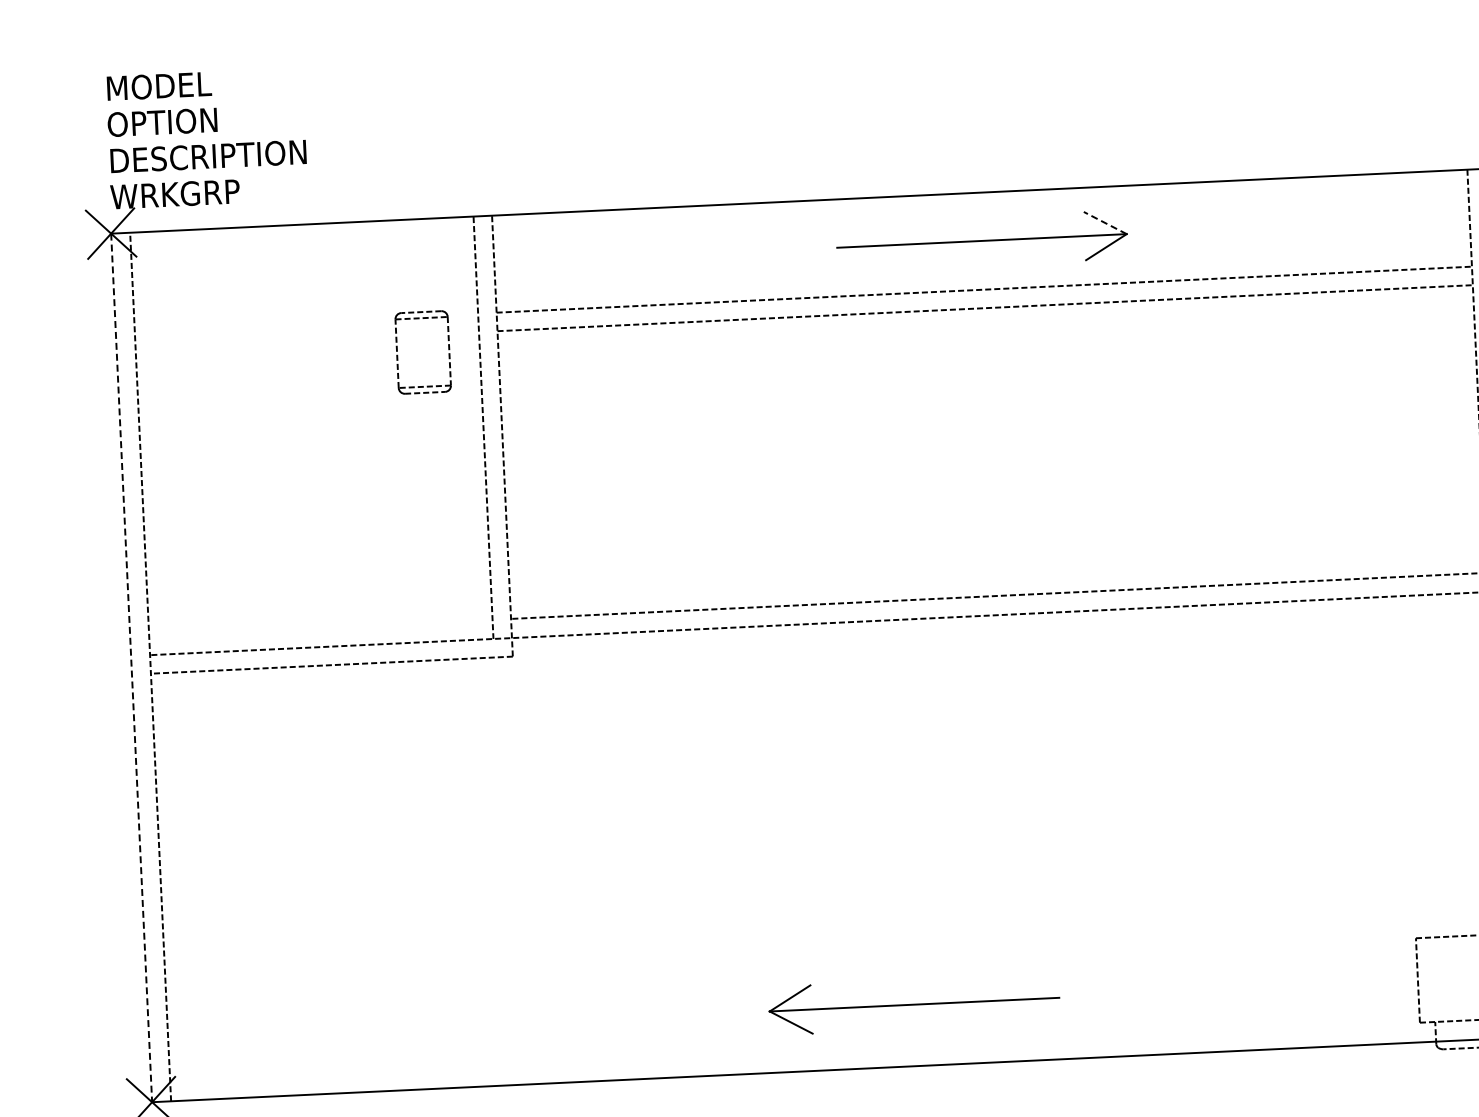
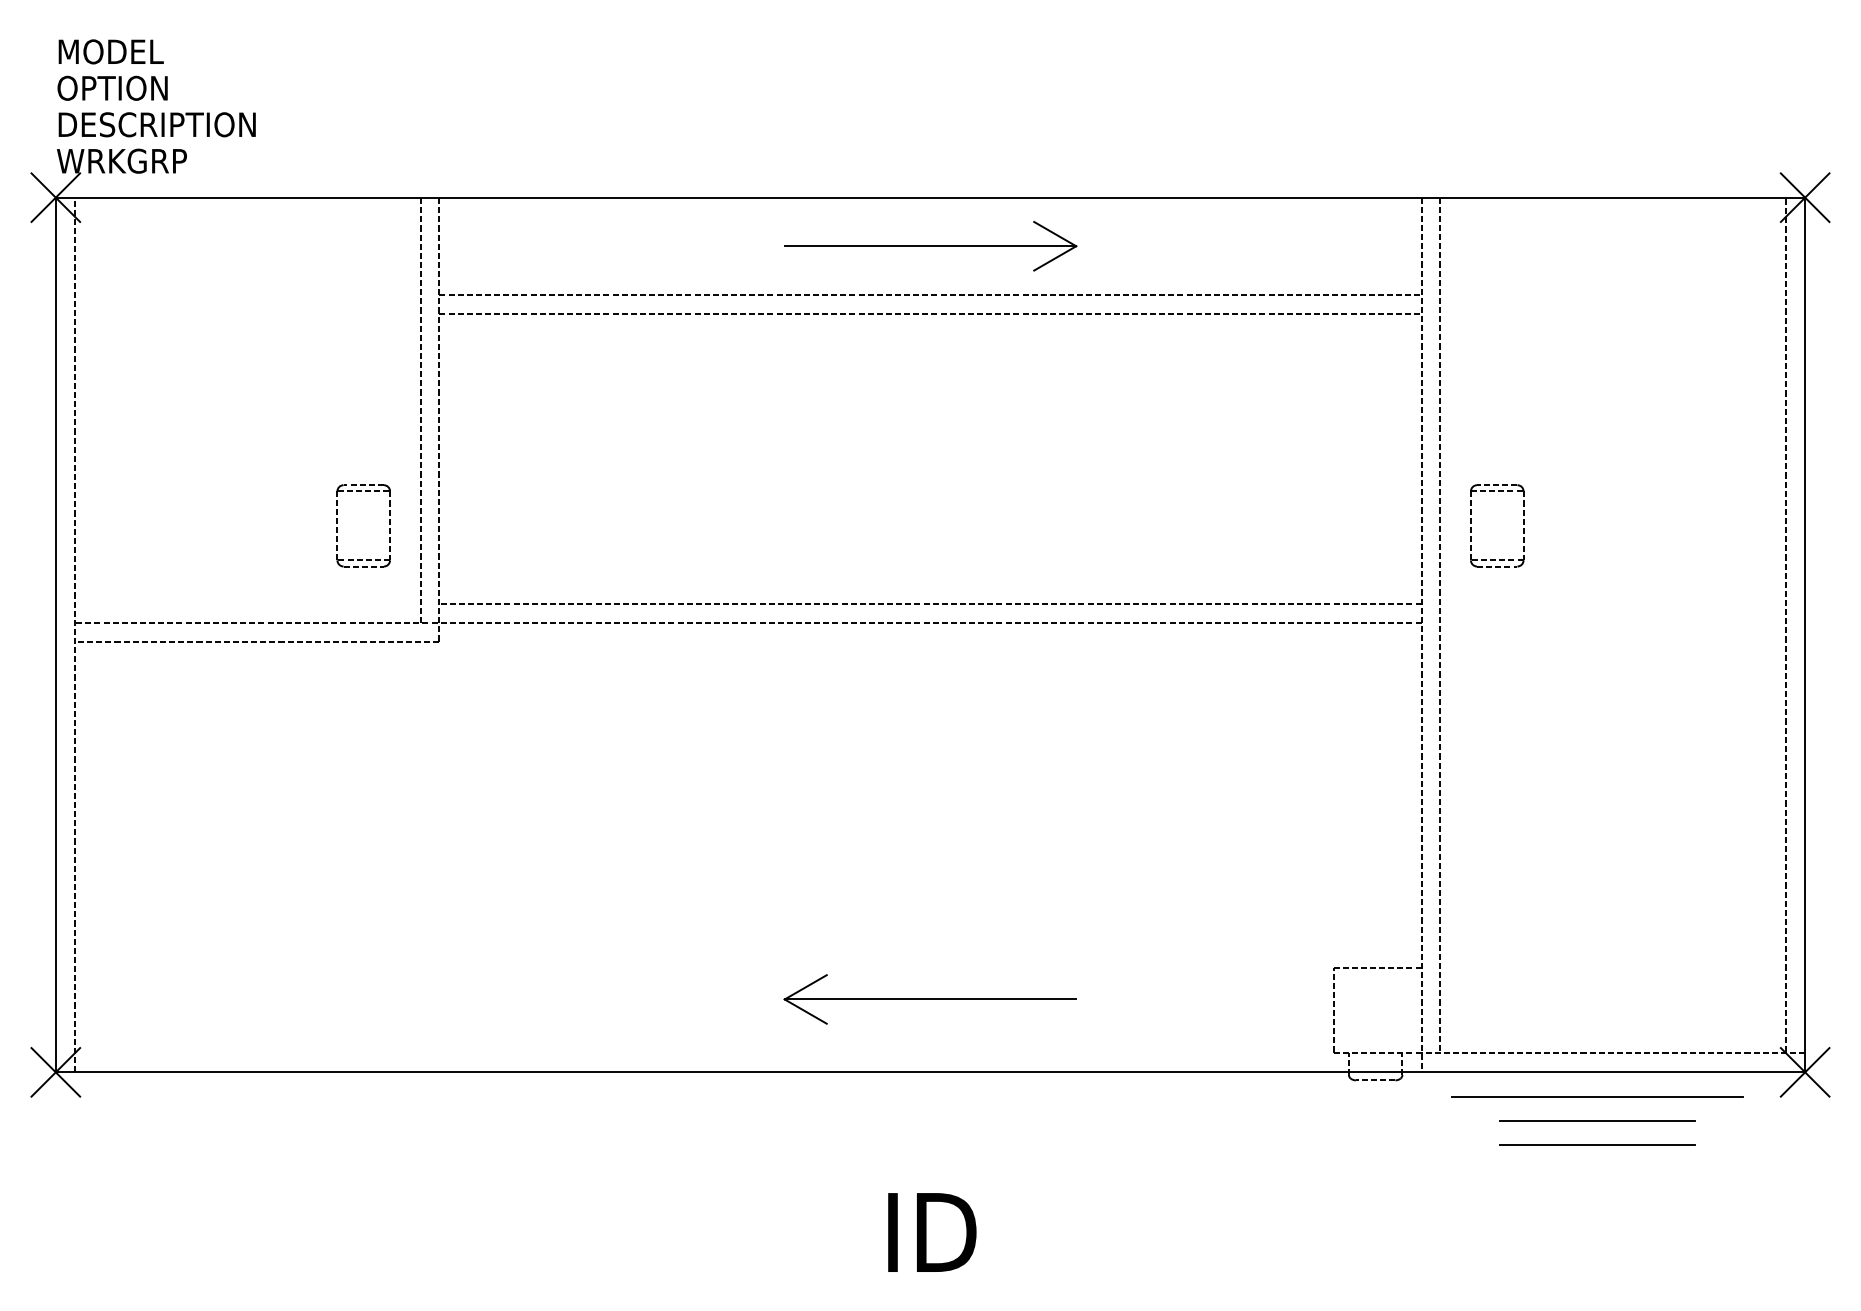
line: (1104, 222) -> (1054, 233), dashed -> solid
part: (448, 349) -> (389, 524), moved
line: (131, 668) -> (55, 635), dashed -> solid
part: (913, 1004) -> (929, 999), moved

